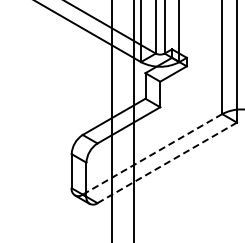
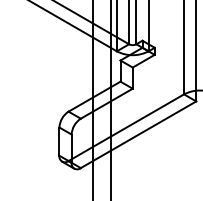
line: (152, 154) -> (126, 127), dashed -> solid
line: (167, 162) -> (138, 134), dashed -> solid

